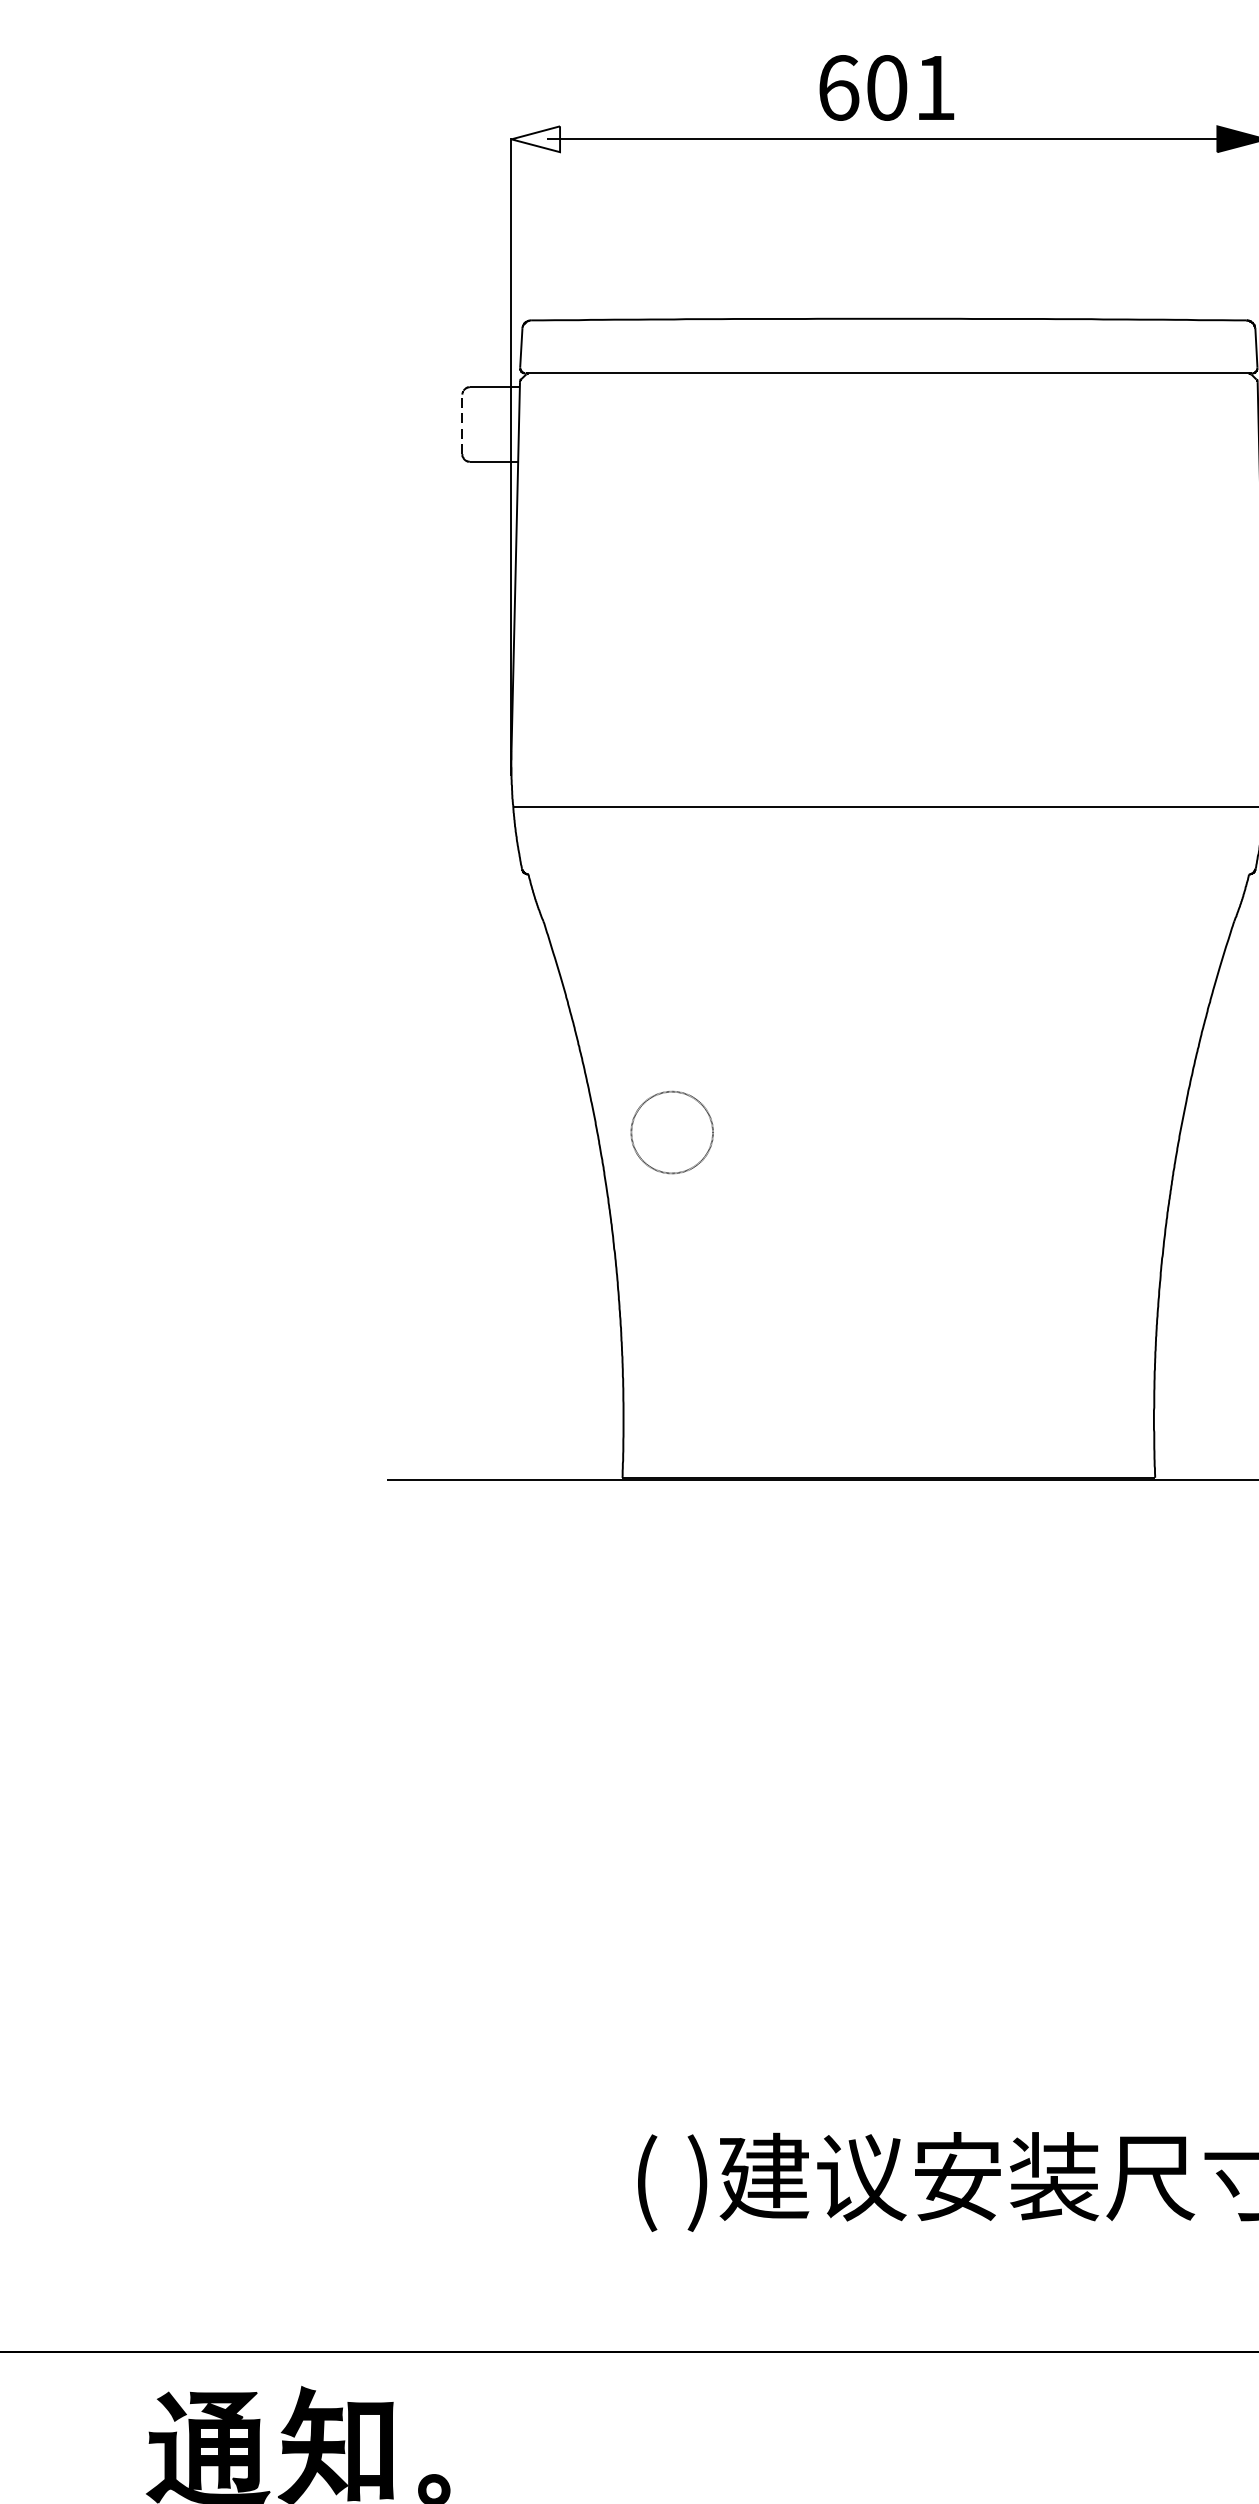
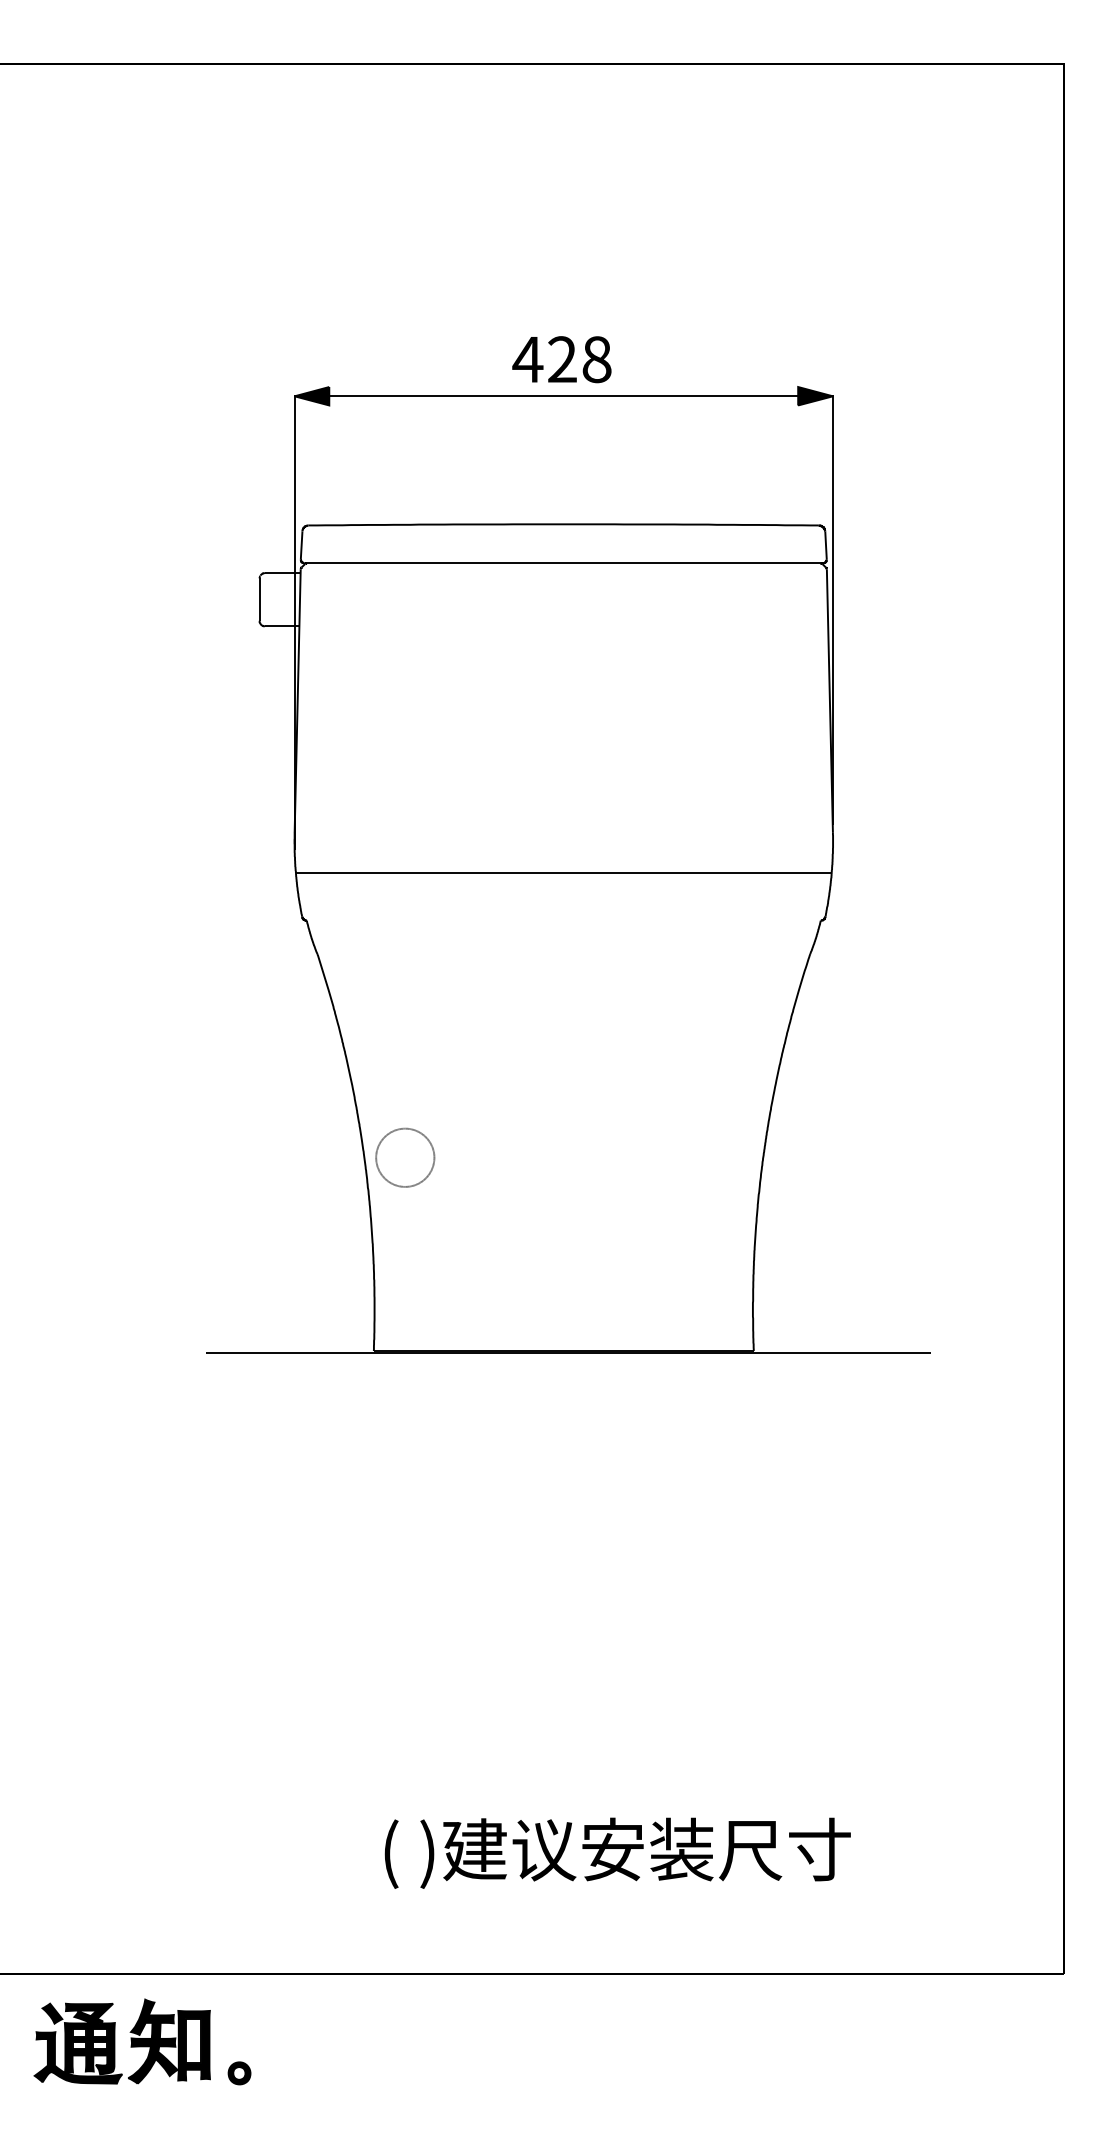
text: (885, 87) -> (561, 359), 601 -> 428
fill: (535, 139) -> (311, 396), added
line: (462, 424) -> (259, 599), dashed -> solid
part: (672, 1132) -> (405, 1157), moved

